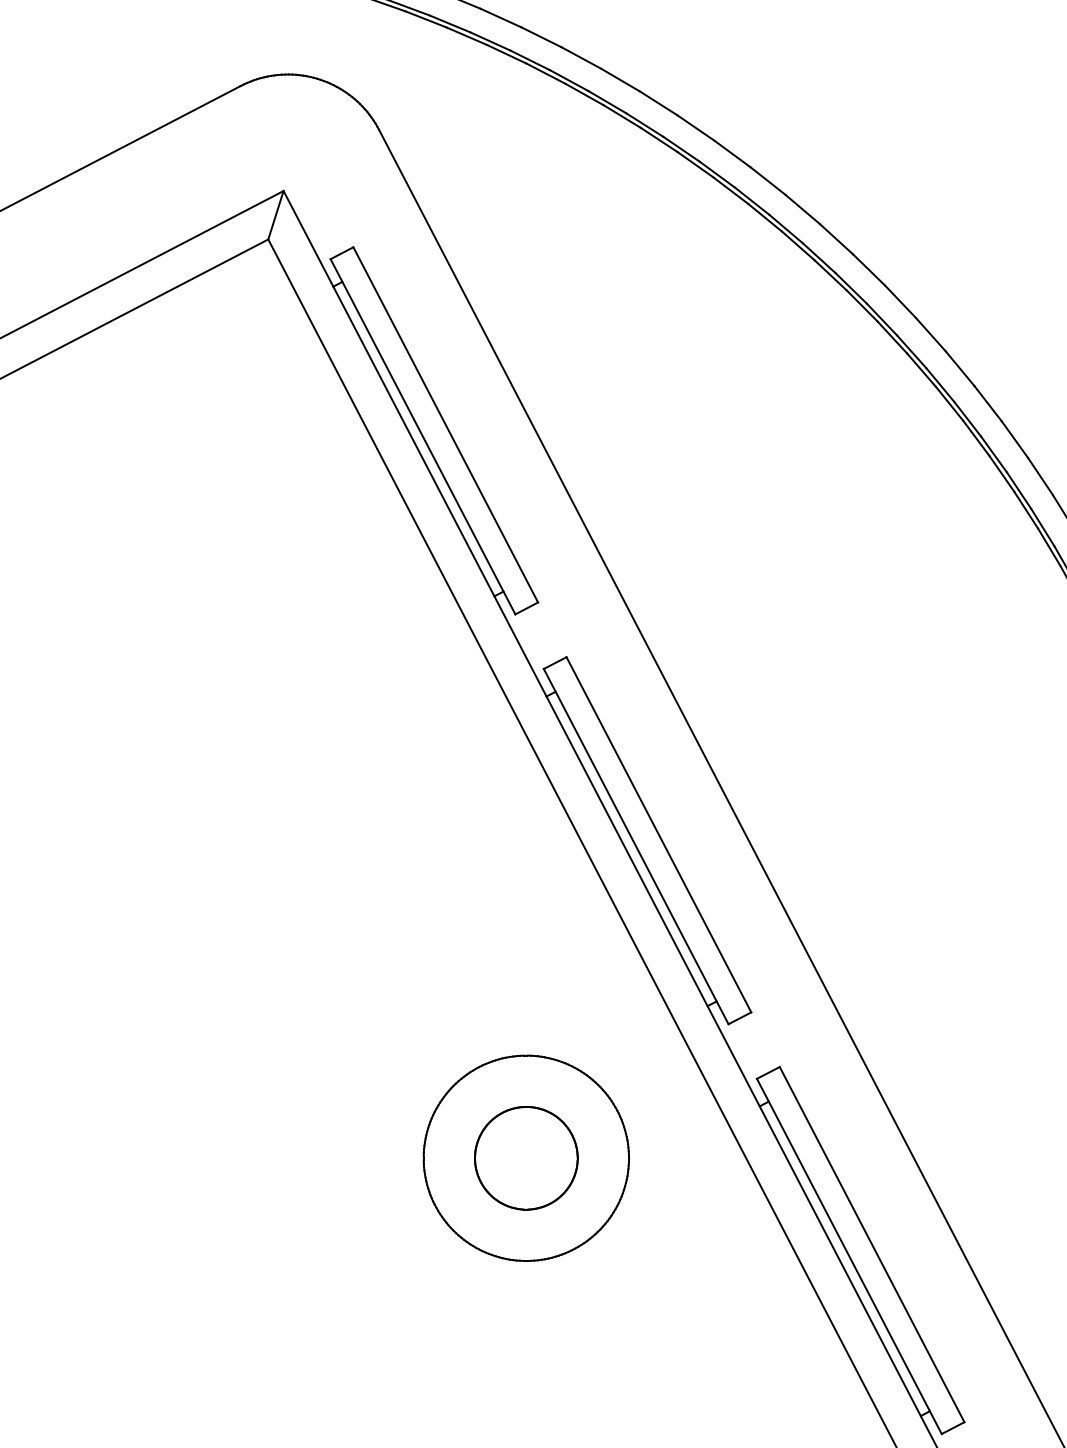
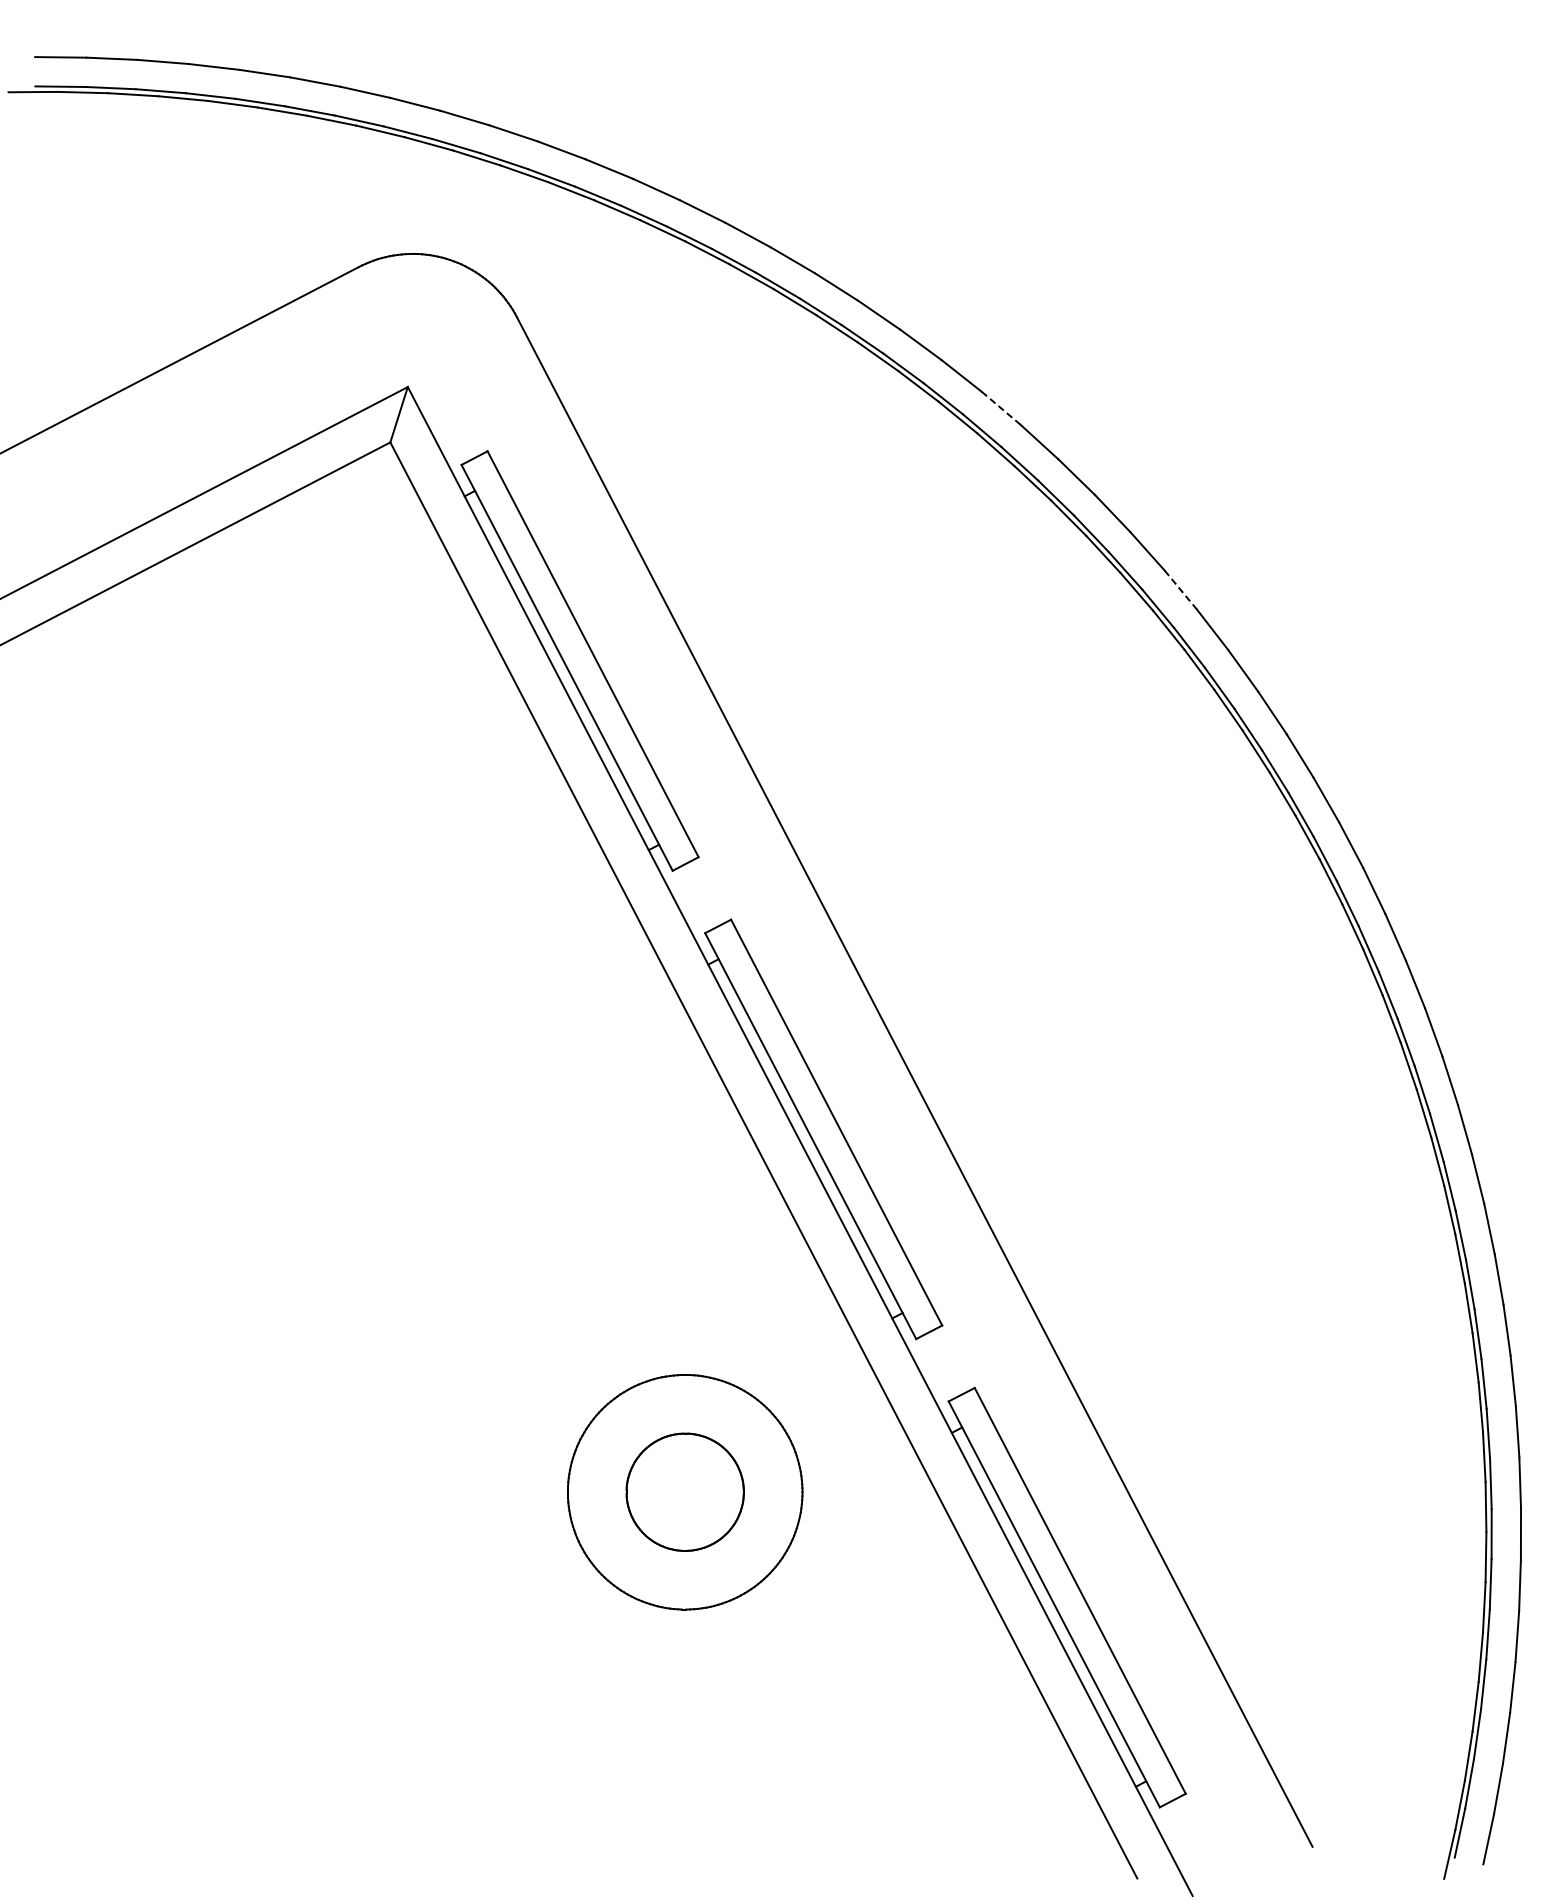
line: (803, 209) -> (1001, 408), solid -> dashed
line: (959, 369) -> (1180, 590), solid -> dashed

